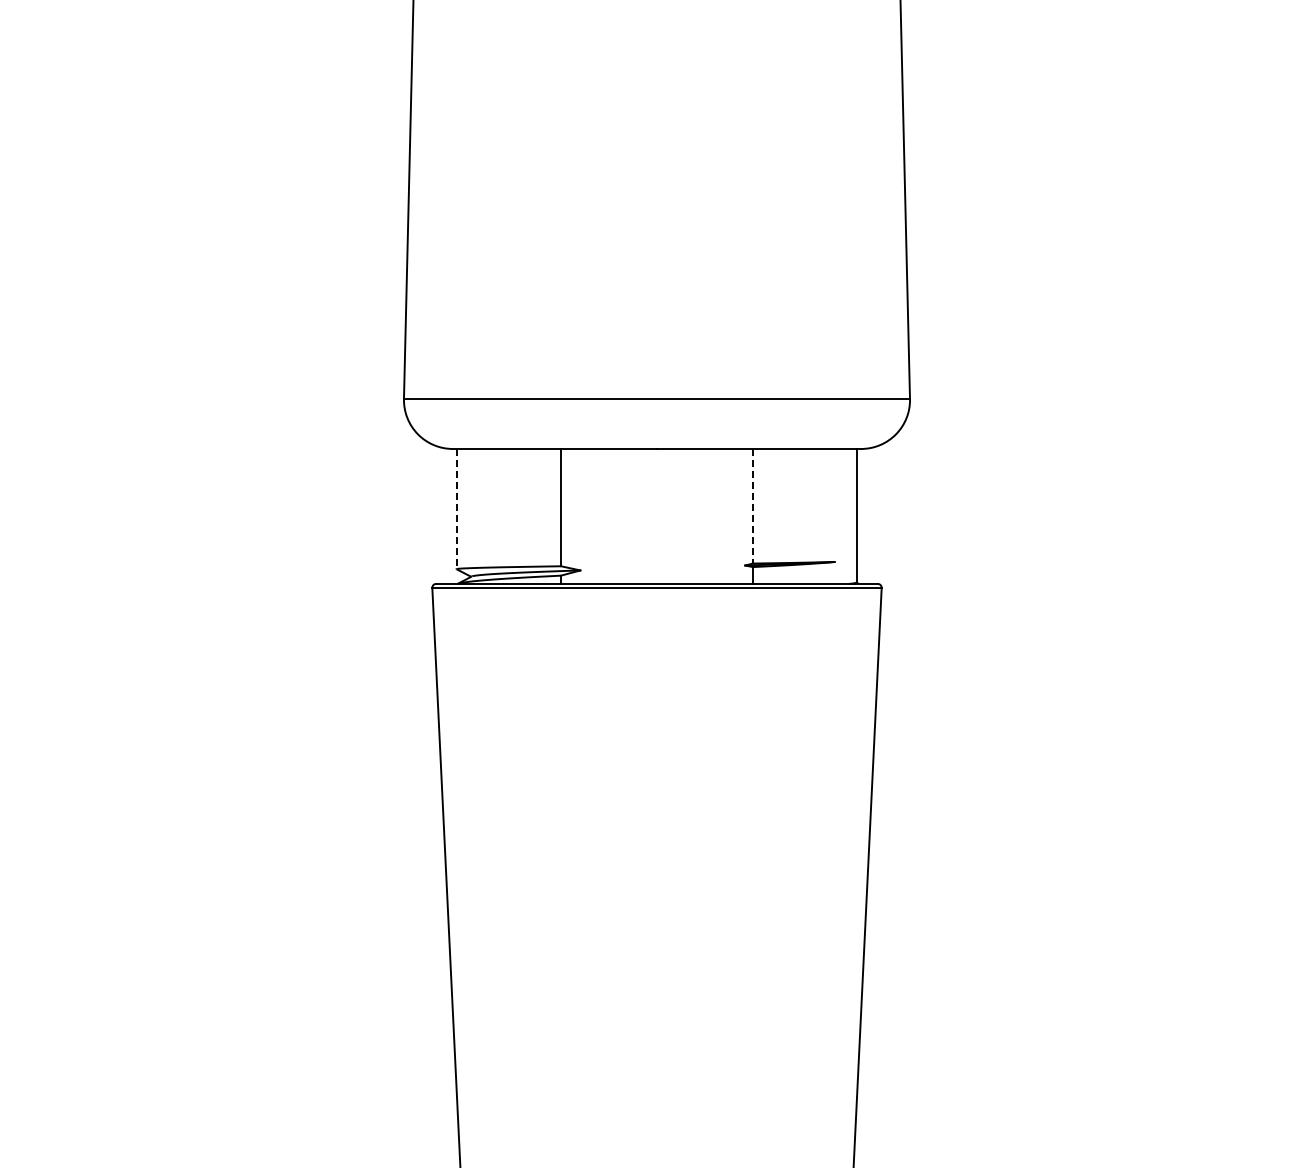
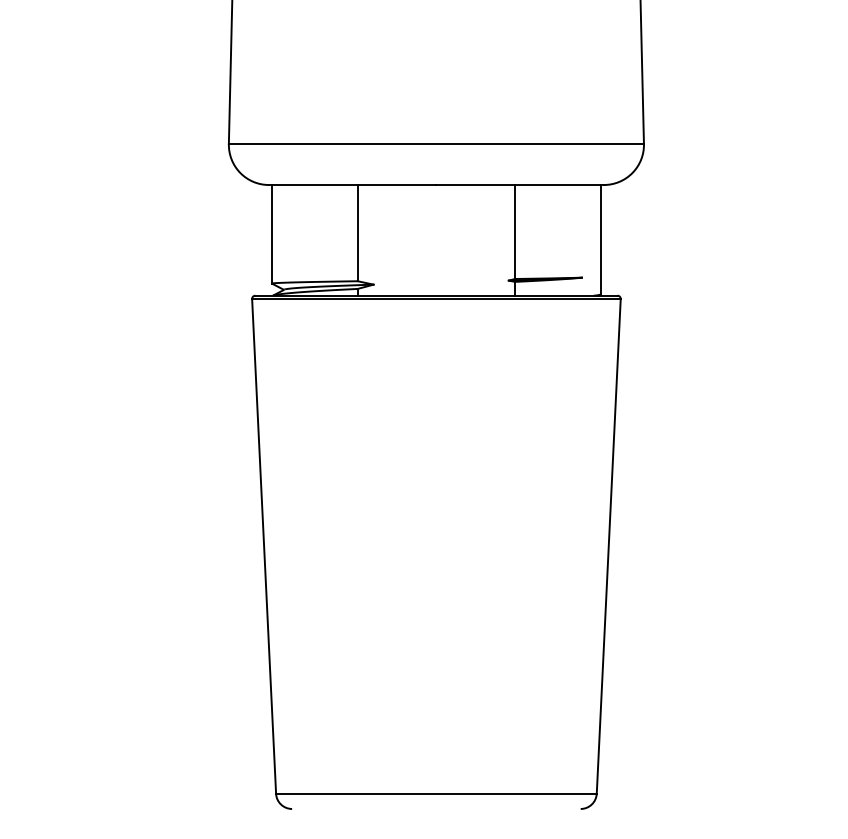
line: (752, 506) -> (514, 232), dashed -> solid
line: (456, 509) -> (271, 234), dashed -> solid

